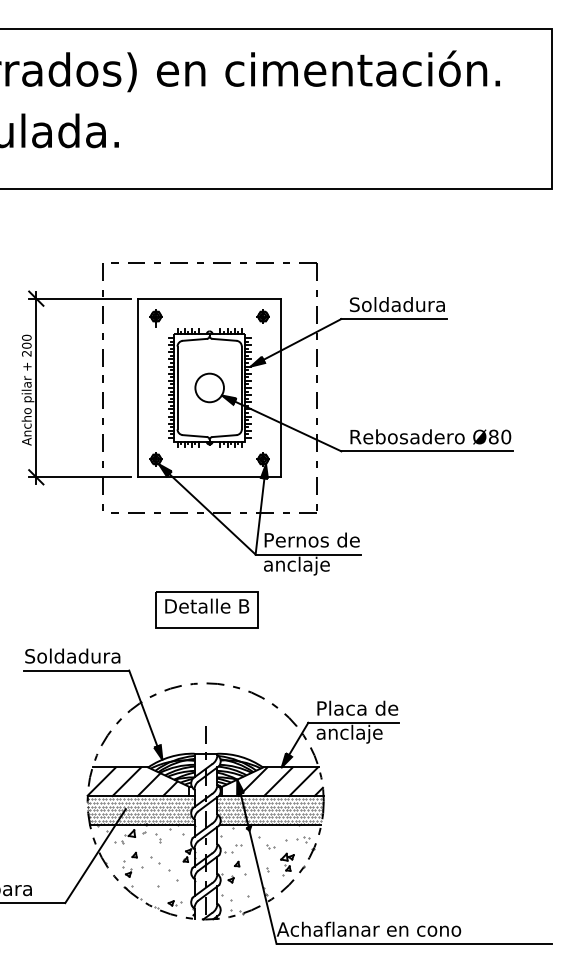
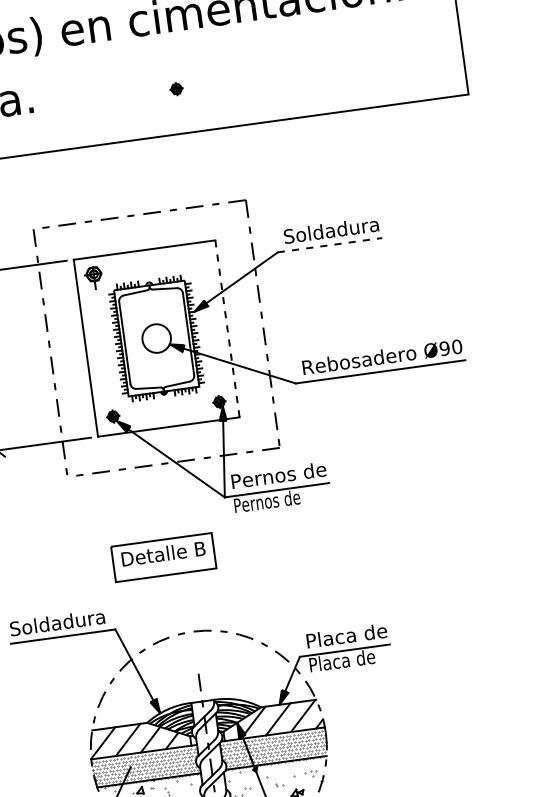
part: (262, 316) -> (175, 89), moved
part: (155, 318) -> (93, 277), size x1.4
line: (394, 319) -> (330, 245), solid -> dashed
line: (281, 388) -> (227, 329), solid -> dashed
text: (493, 437) -> (444, 349), Ø80 -> Ø90
text: (297, 565) -> (267, 502), anclaje -> Pernos de
part: (206, 609) -> (163, 557), moved
text: (349, 733) -> (342, 661), anclaje -> Placa de

